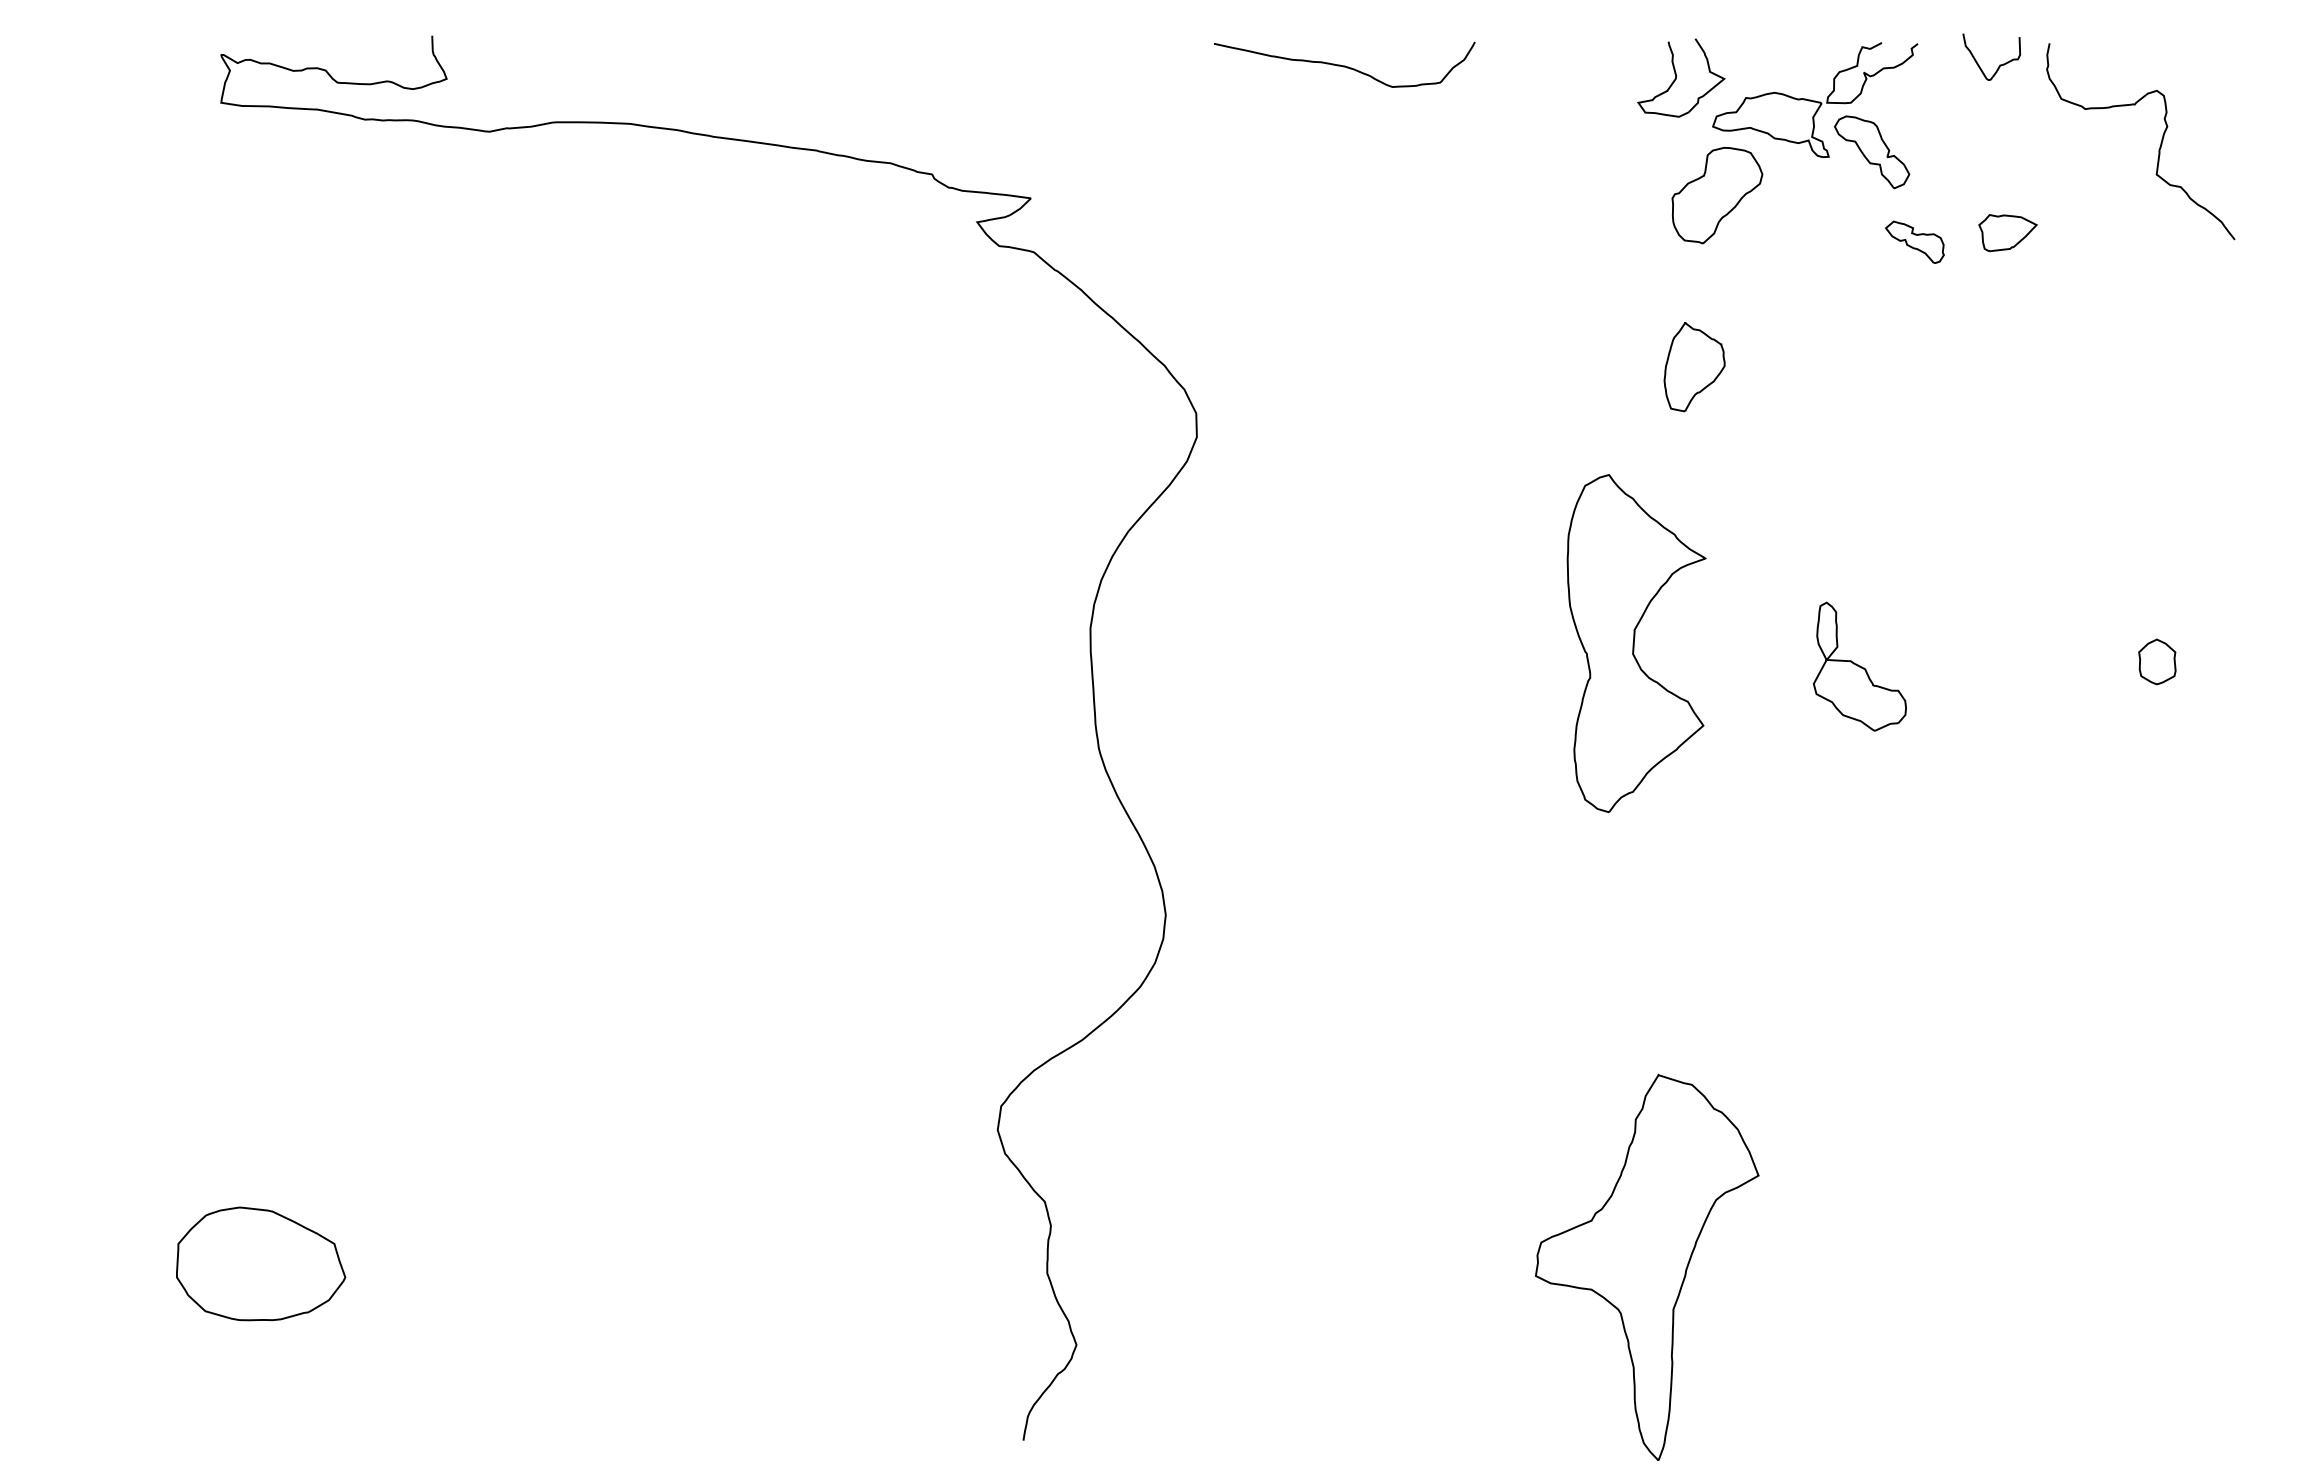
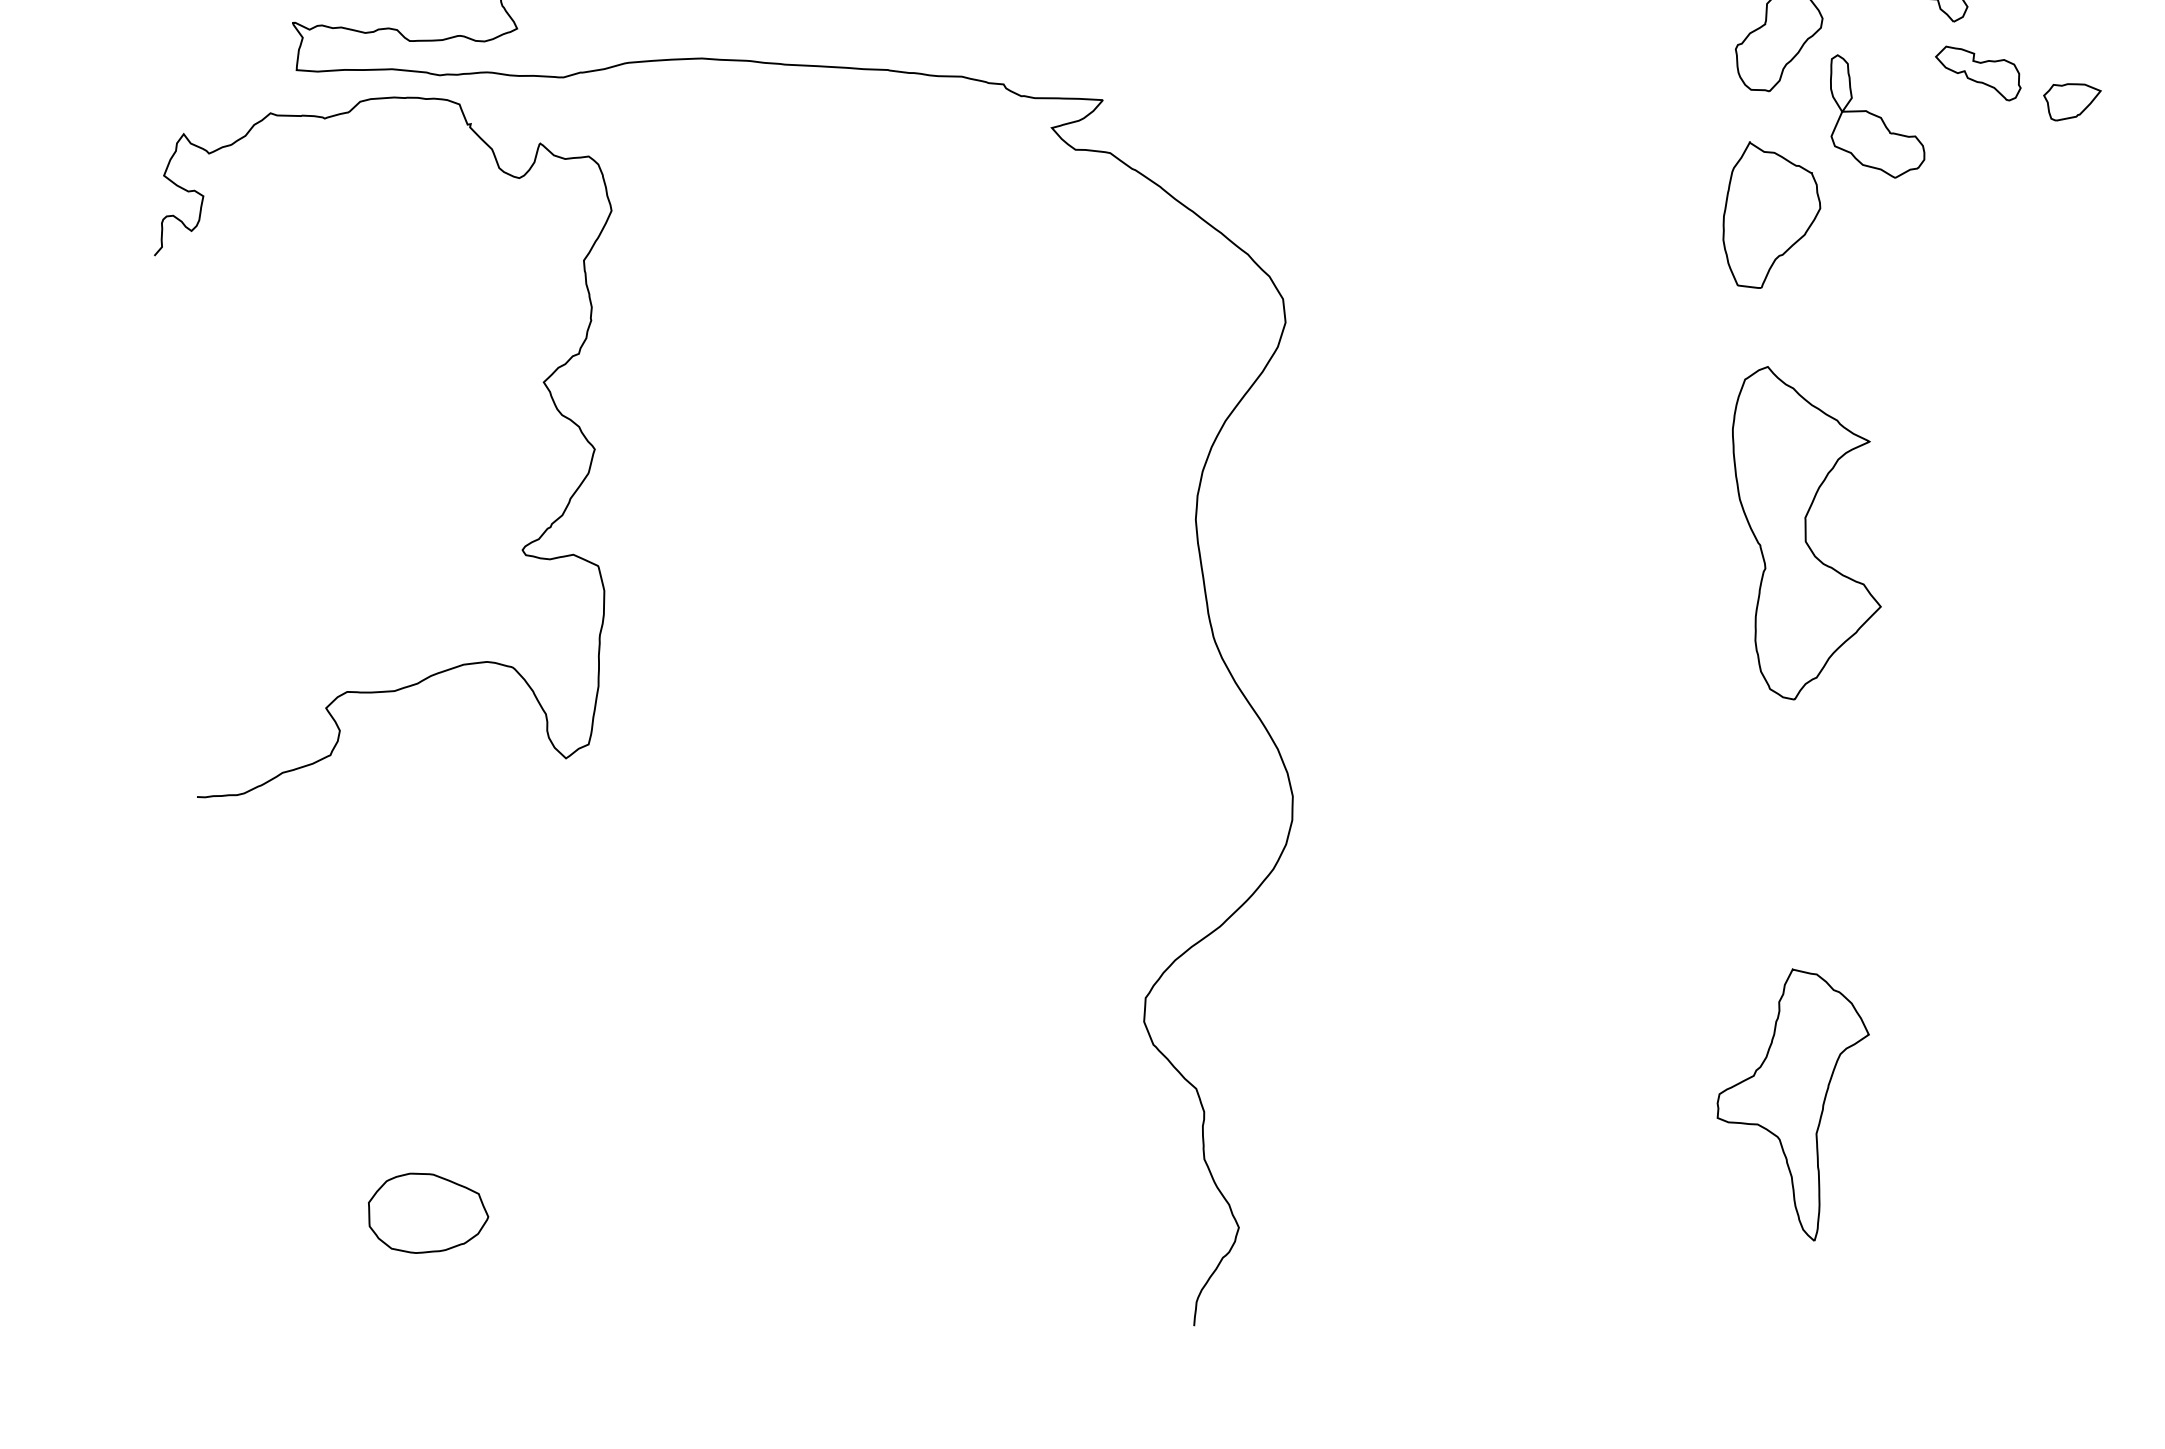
part: (2007, 233) -> (2072, 101), moved
part: (1914, 241) -> (1977, 72), size x1.43
part: (1694, 366) -> (1770, 213), size x1.67
curve: (444, 438) -> (543, 383), added
part: (1636, 643) -> (1808, 531), moved
part: (1859, 666) -> (1875, 115), moved
part: (261, 1263) -> (428, 1211), size x0.71
part: (1646, 1266) -> (1794, 1104), size x0.71

